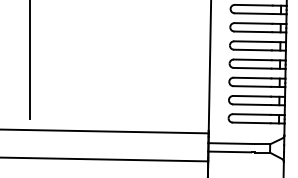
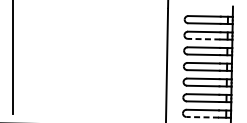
line: (253, 31) -> (204, 38), solid -> dashed
line: (251, 122) -> (202, 116), solid -> dashed

